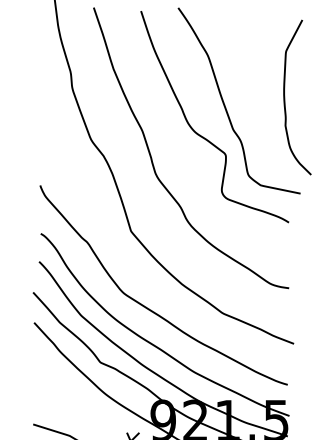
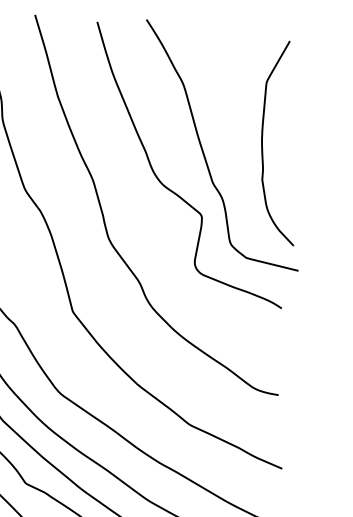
curve: (285, 97) -> (263, 142), moved

